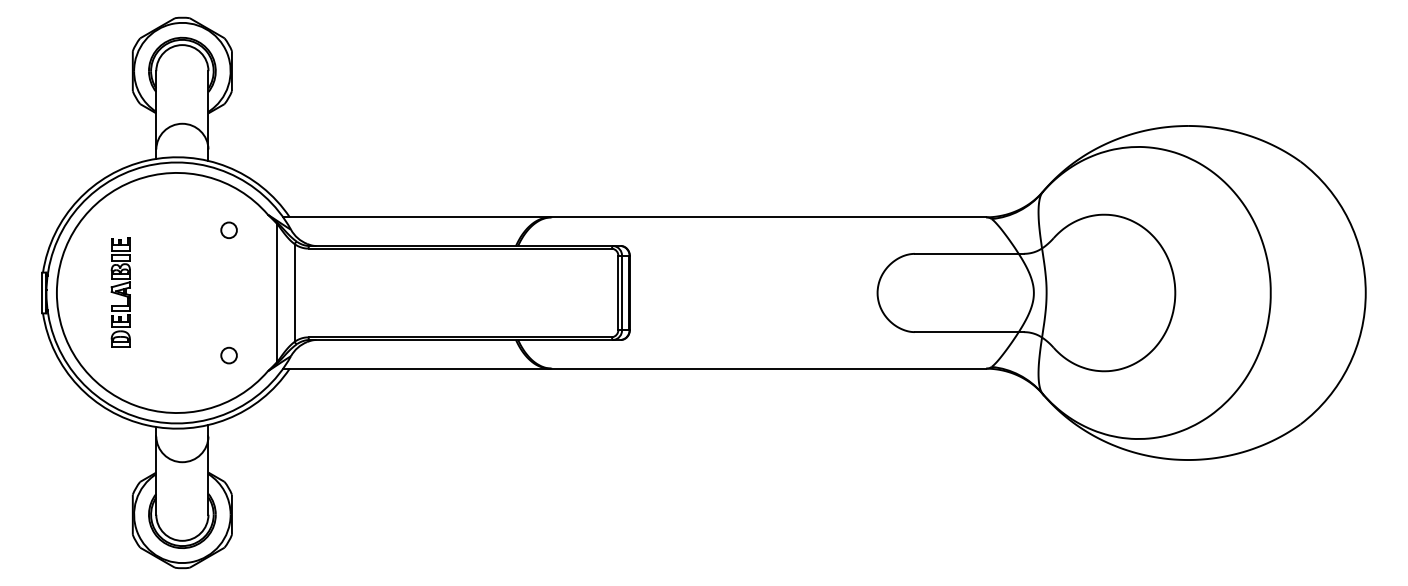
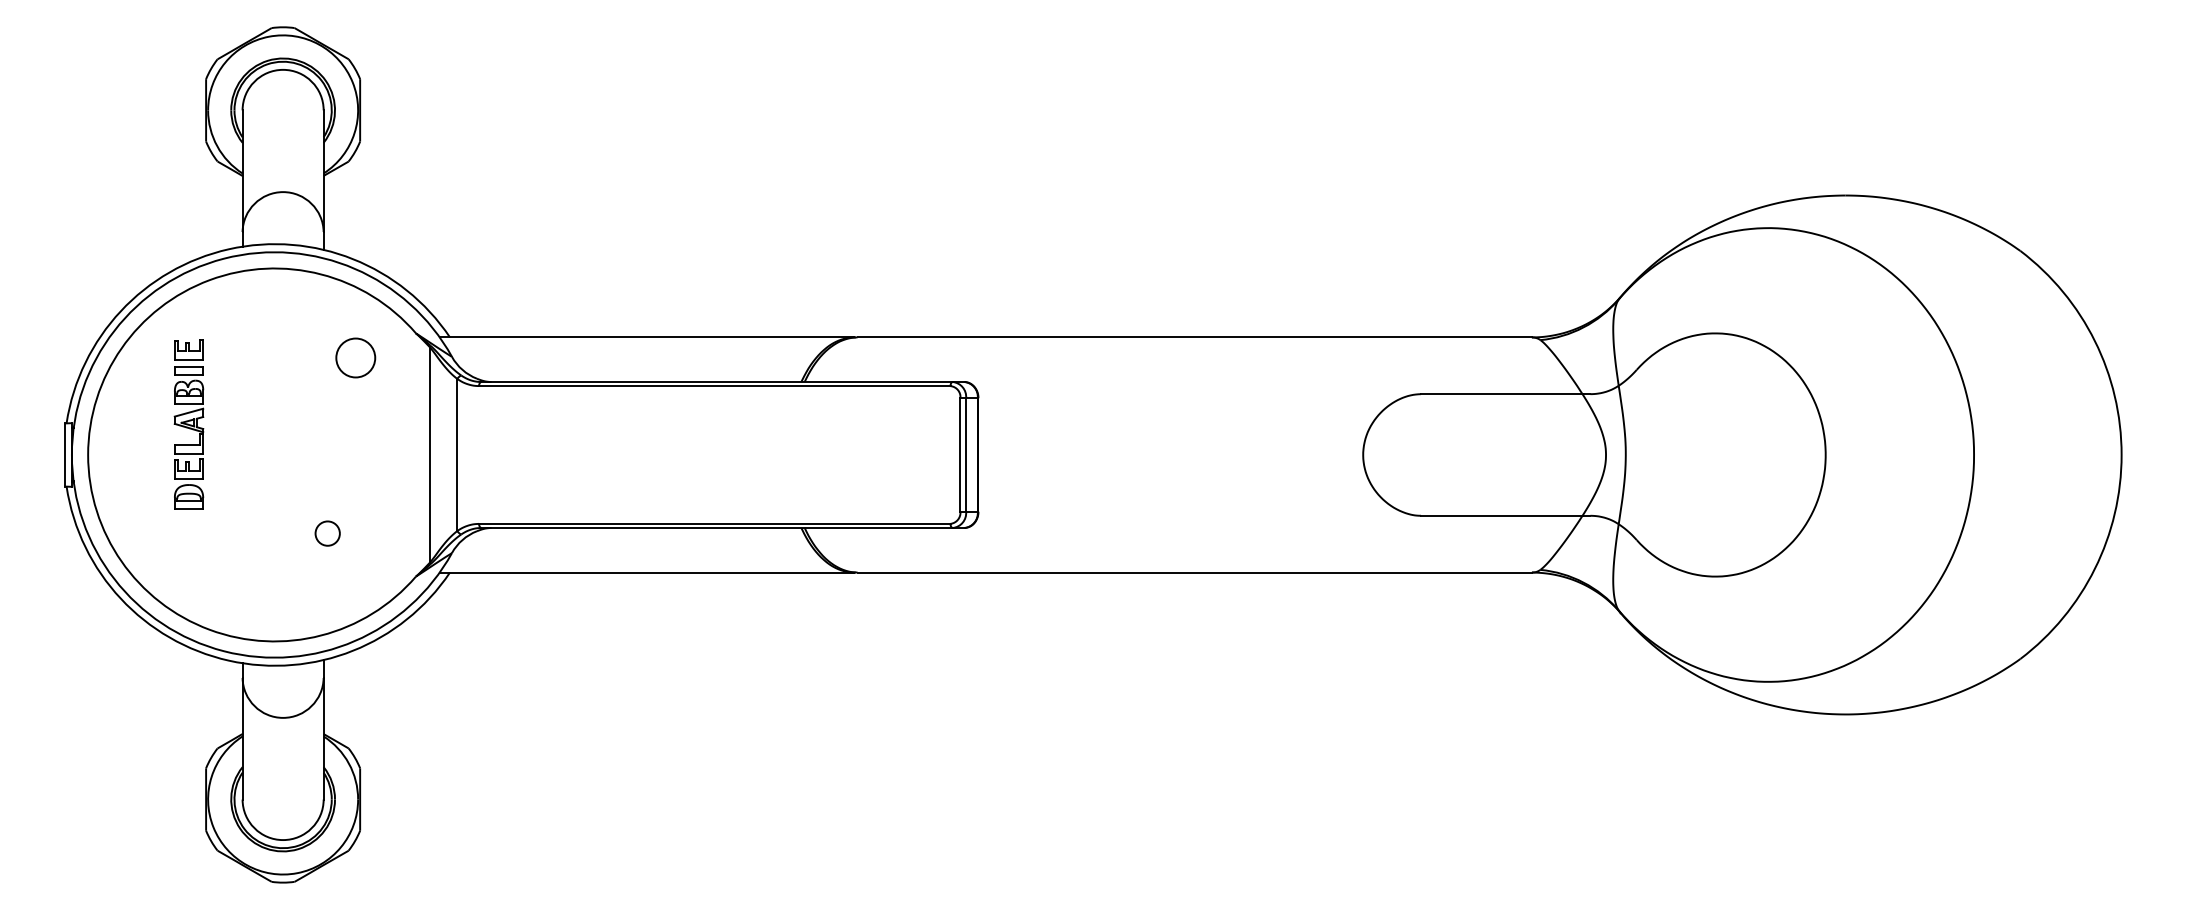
circle: (228, 229) -> (354, 356), size x1.6
part: (120, 292) -> (188, 424), moved
circle: (228, 355) -> (326, 533), moved

